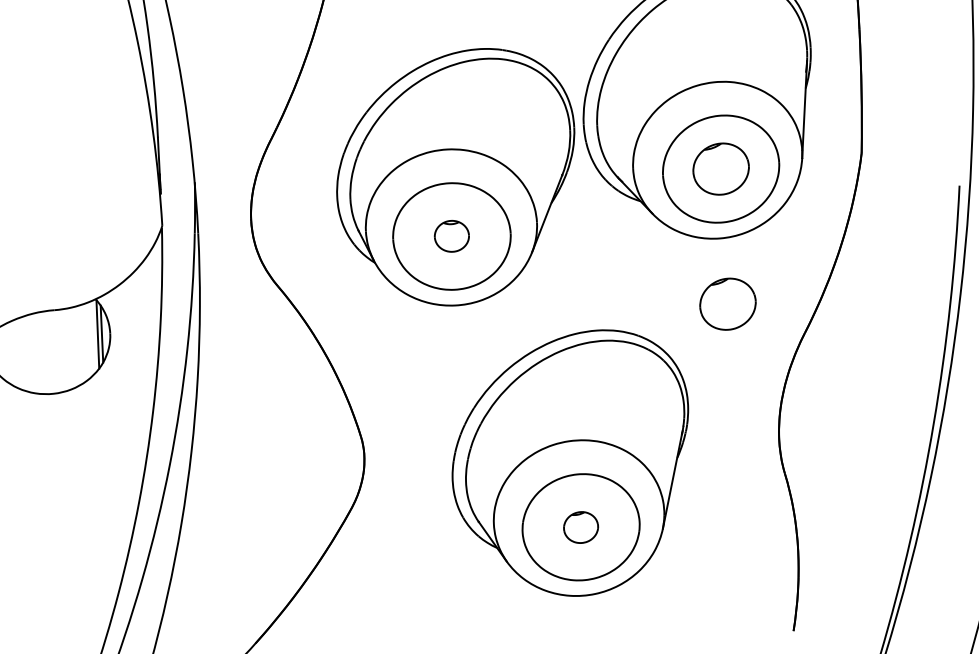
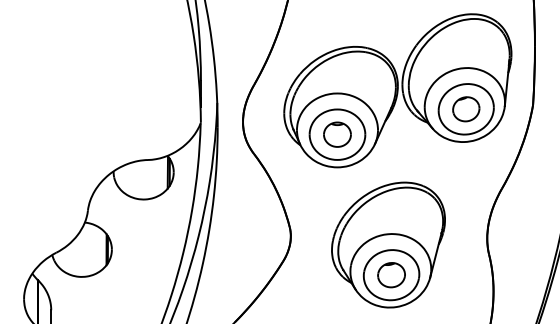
part: (451, 236) -> (337, 134), size x1.67
part: (728, 304) -> (466, 173), removed
part: (581, 527) -> (391, 275), size x1.67

